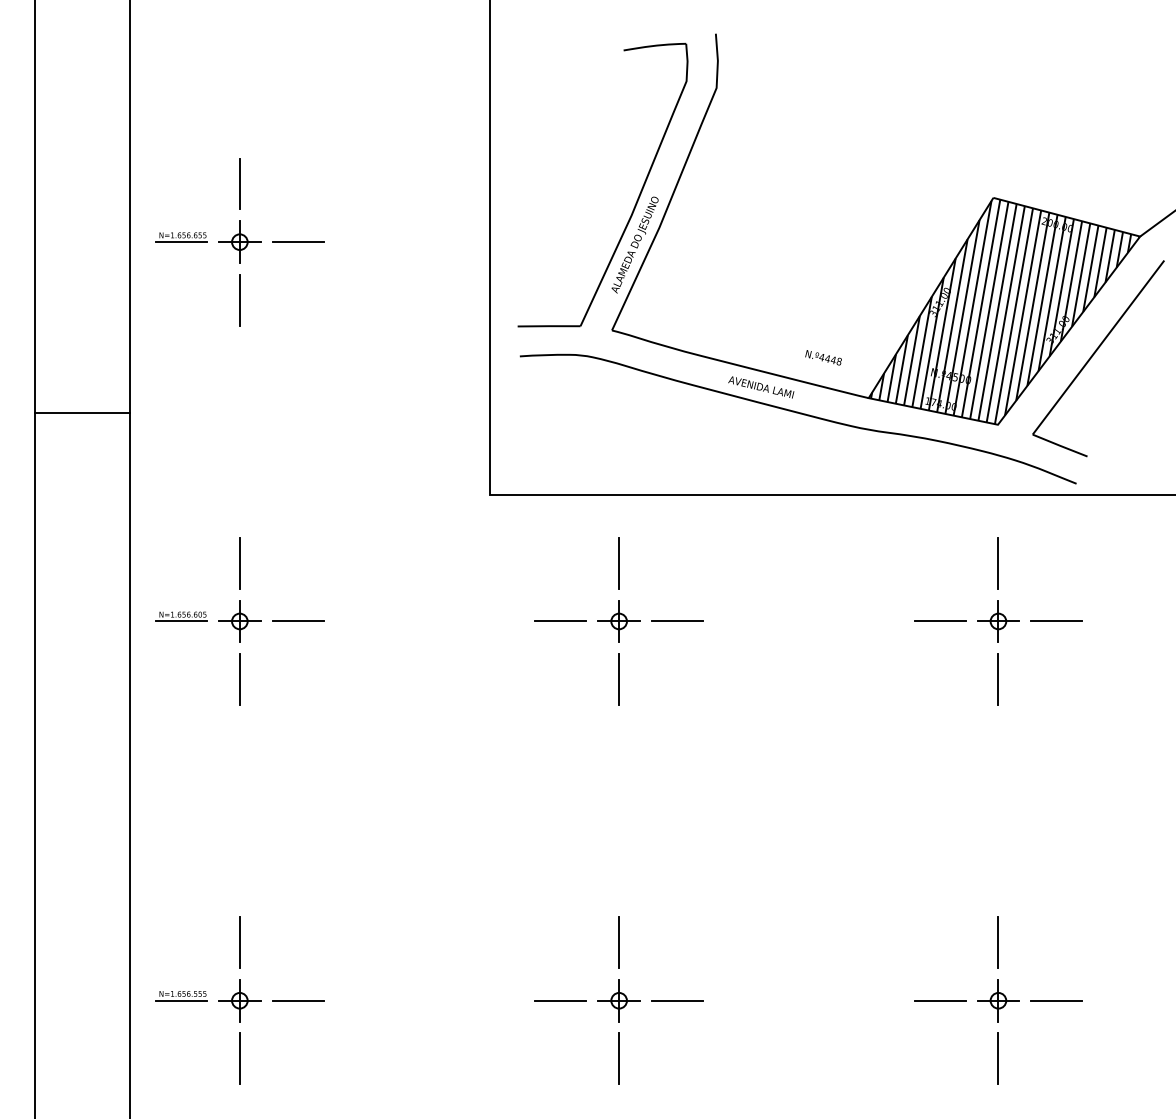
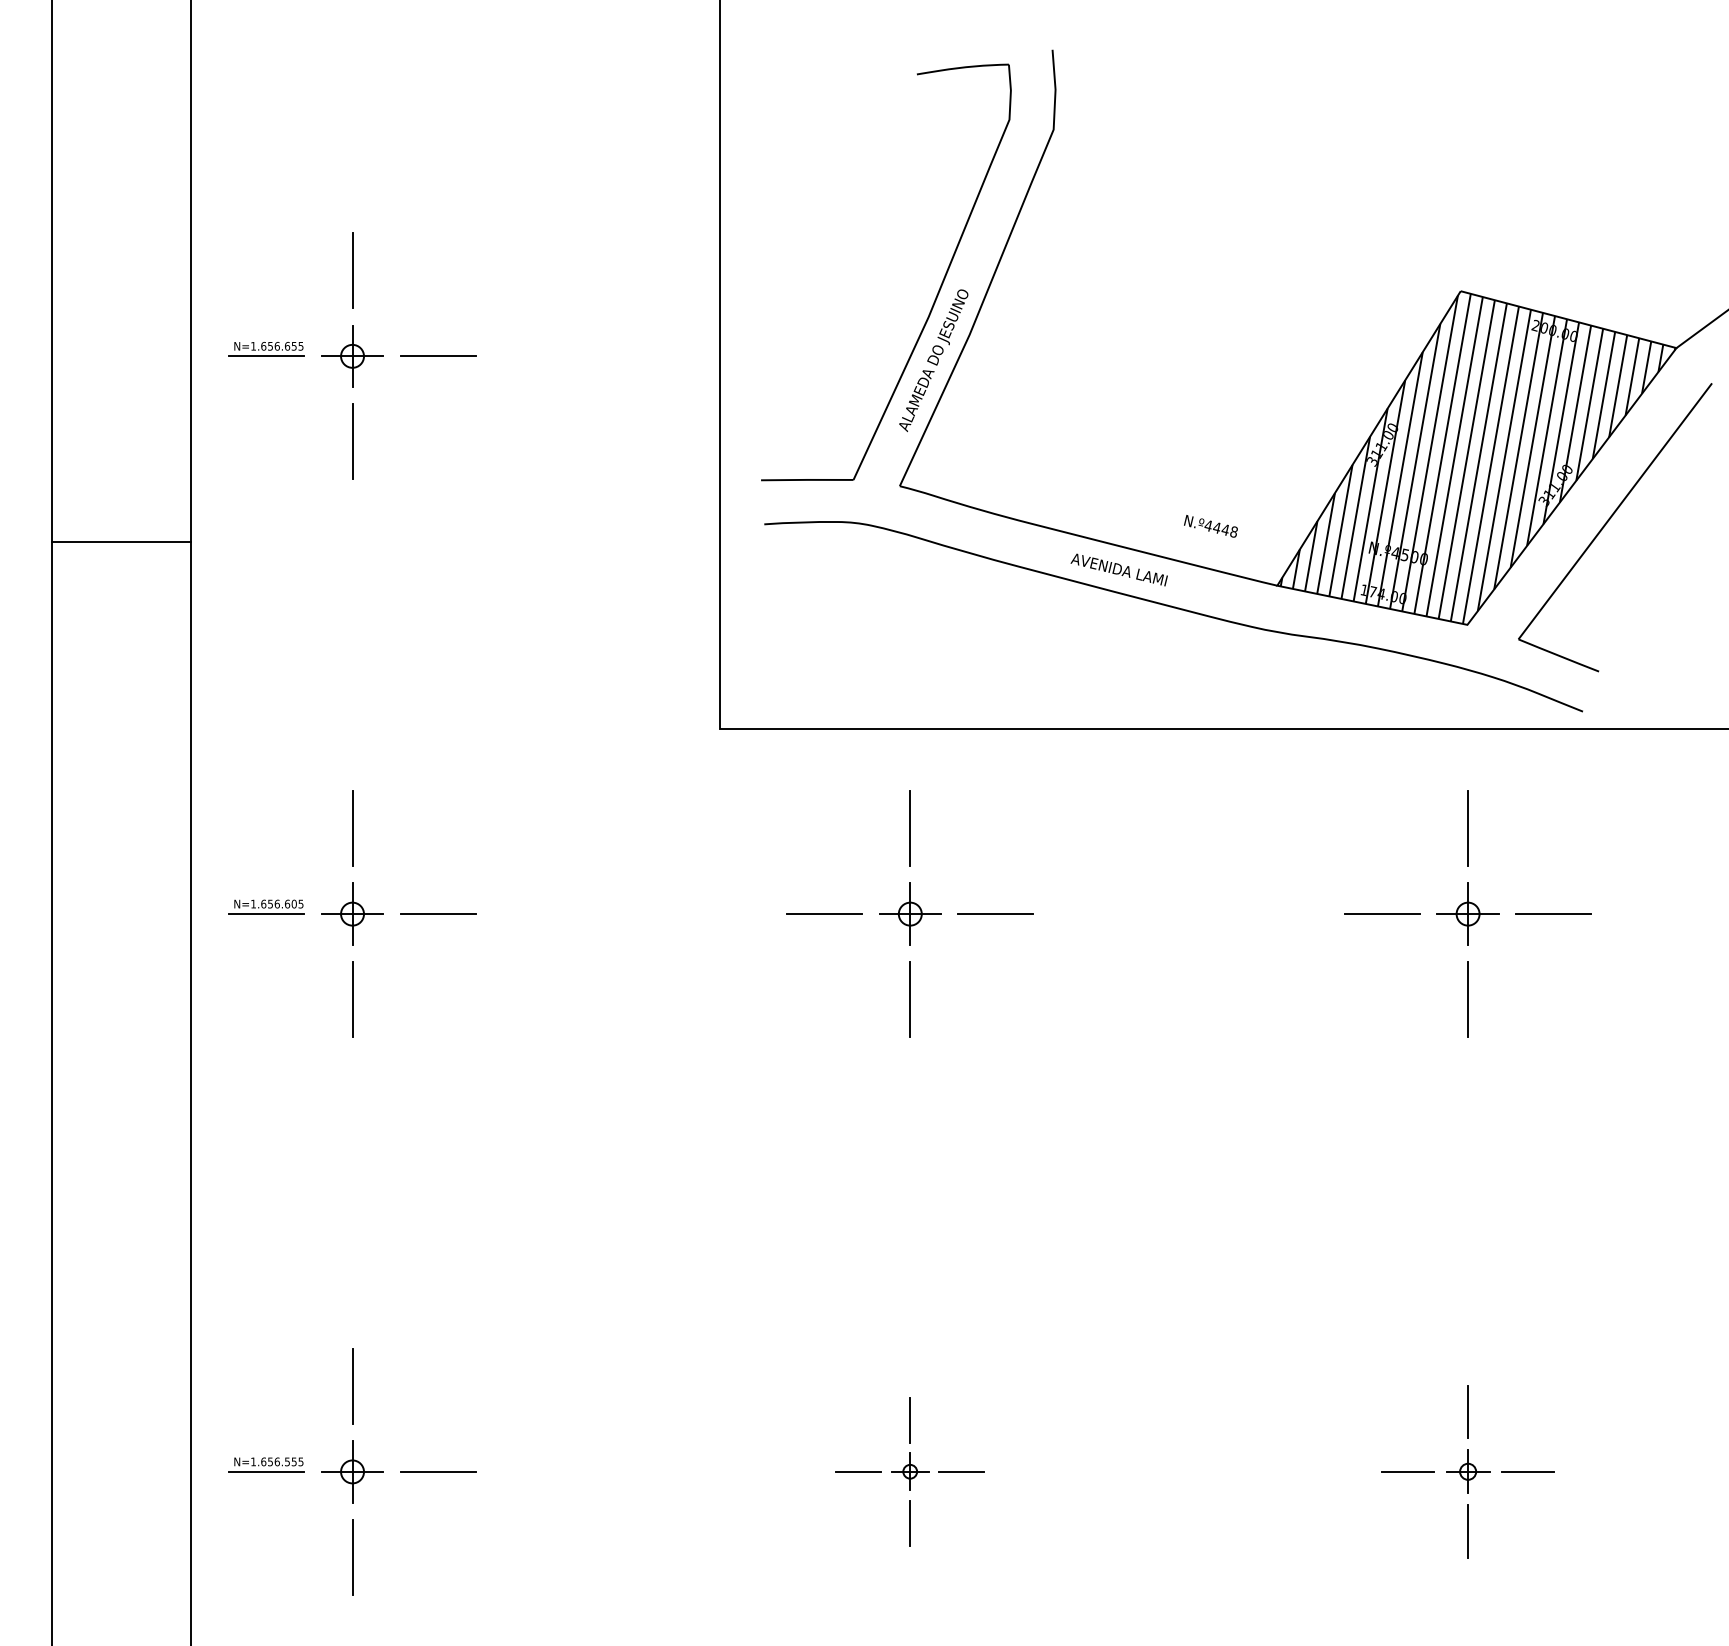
line: (82, 412) -> (121, 542), moved
part: (618, 1000) -> (909, 1471), size x0.6
part: (998, 1000) -> (1468, 1471), size x0.7

